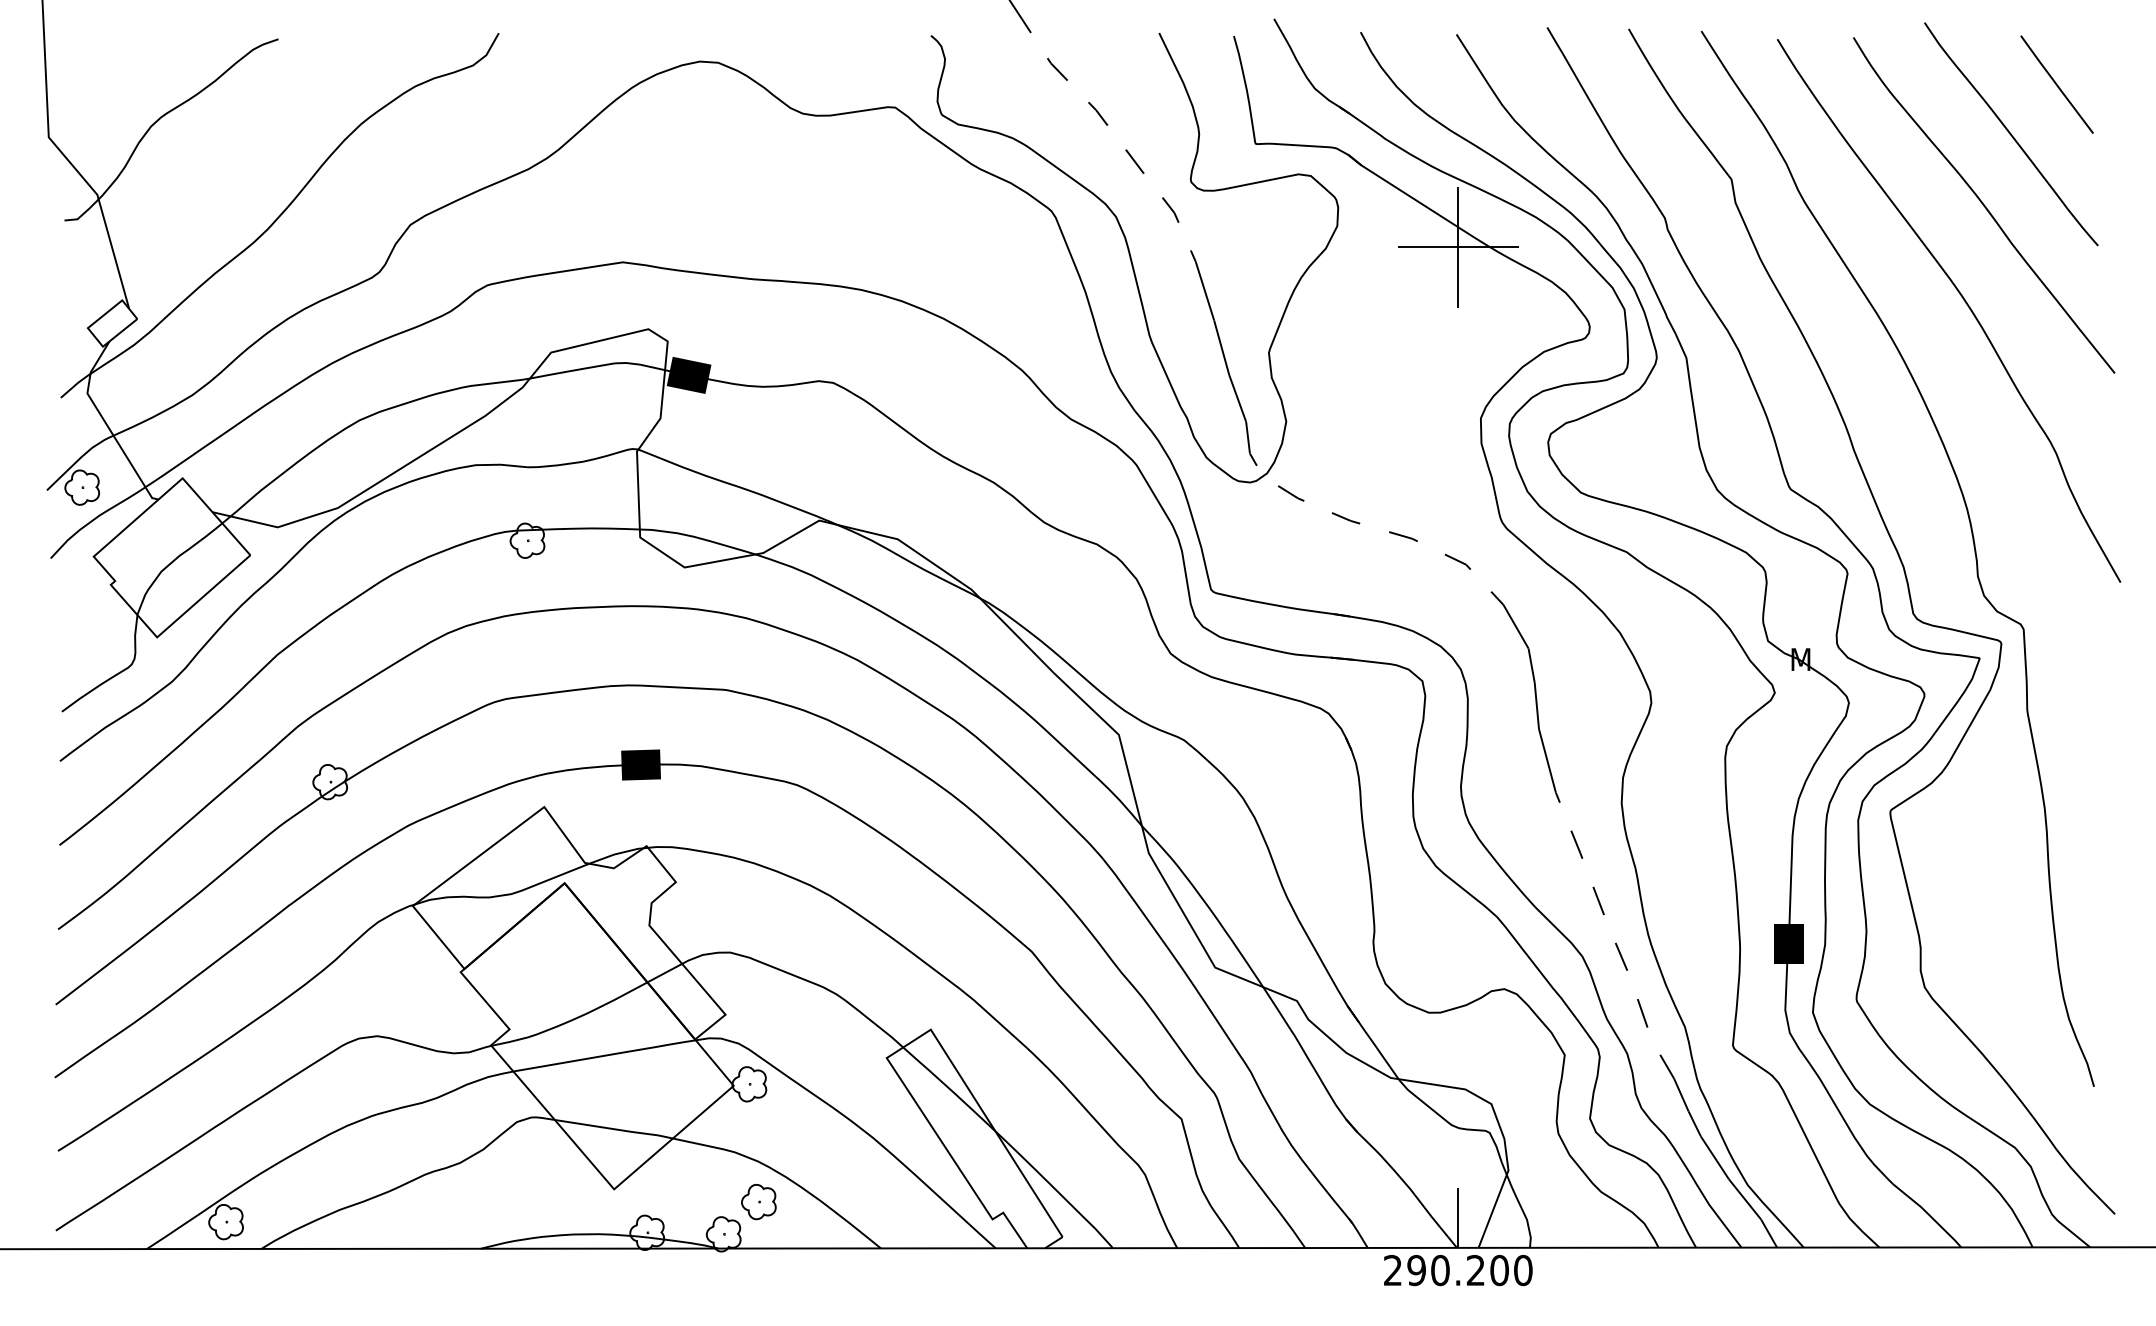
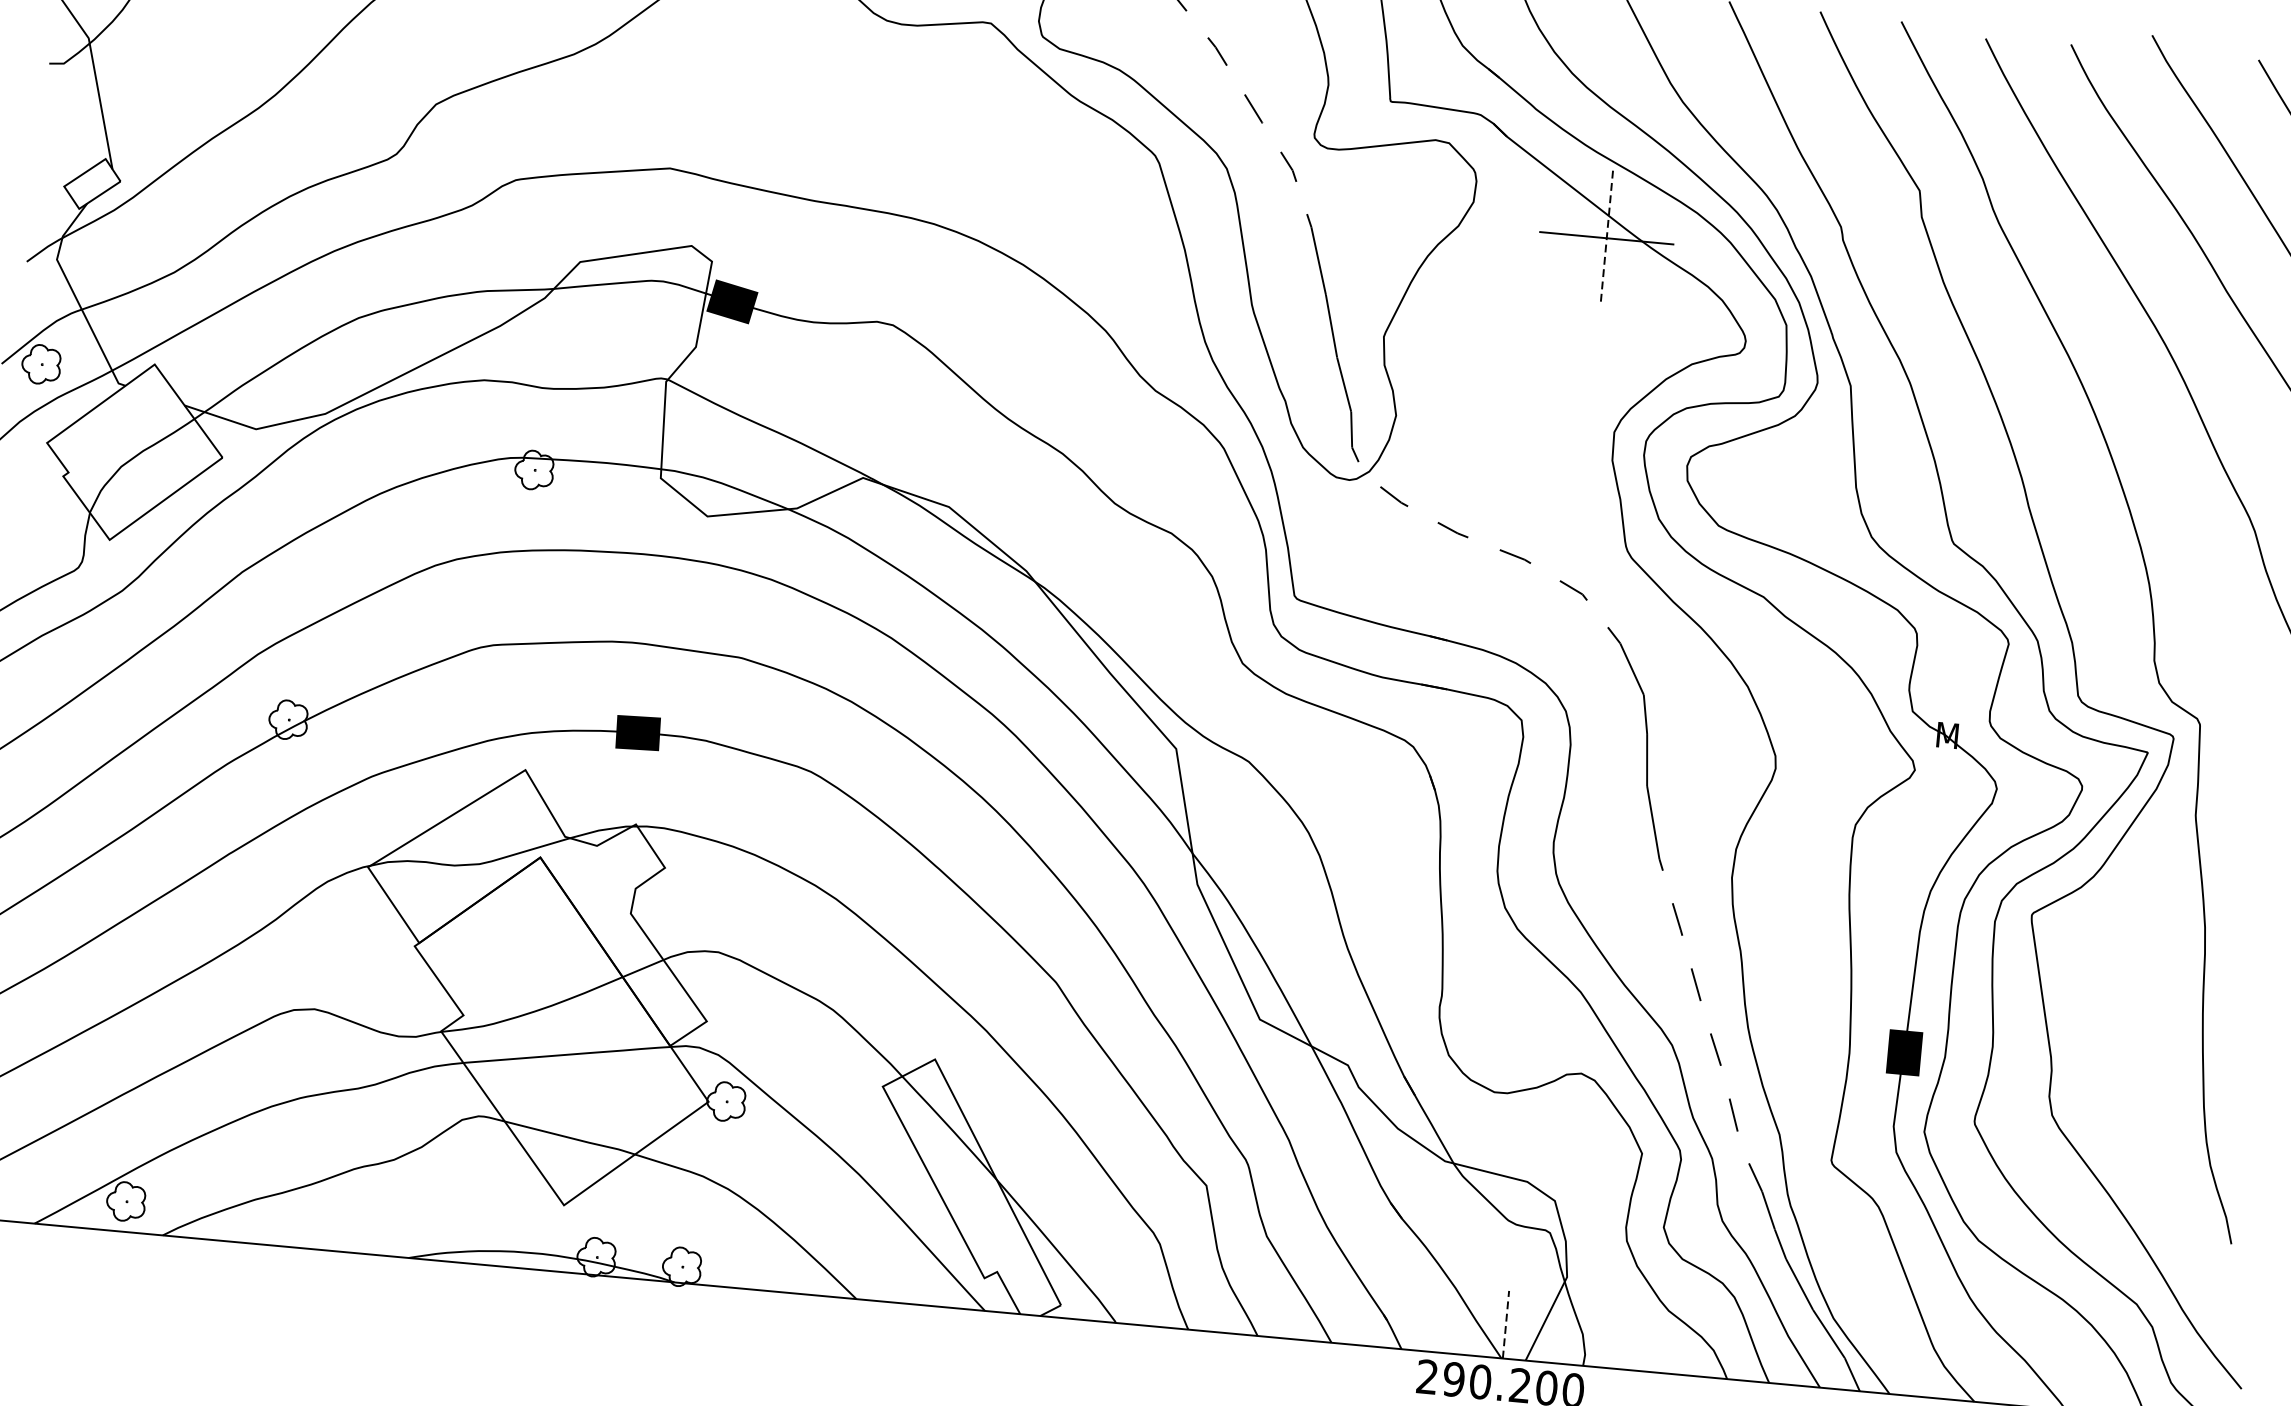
line: (1458, 247) -> (1607, 238), solid -> dashed
part: (758, 1202) -> (724, 1235), removed
line: (1458, 1217) -> (1506, 1324), solid -> dashed

